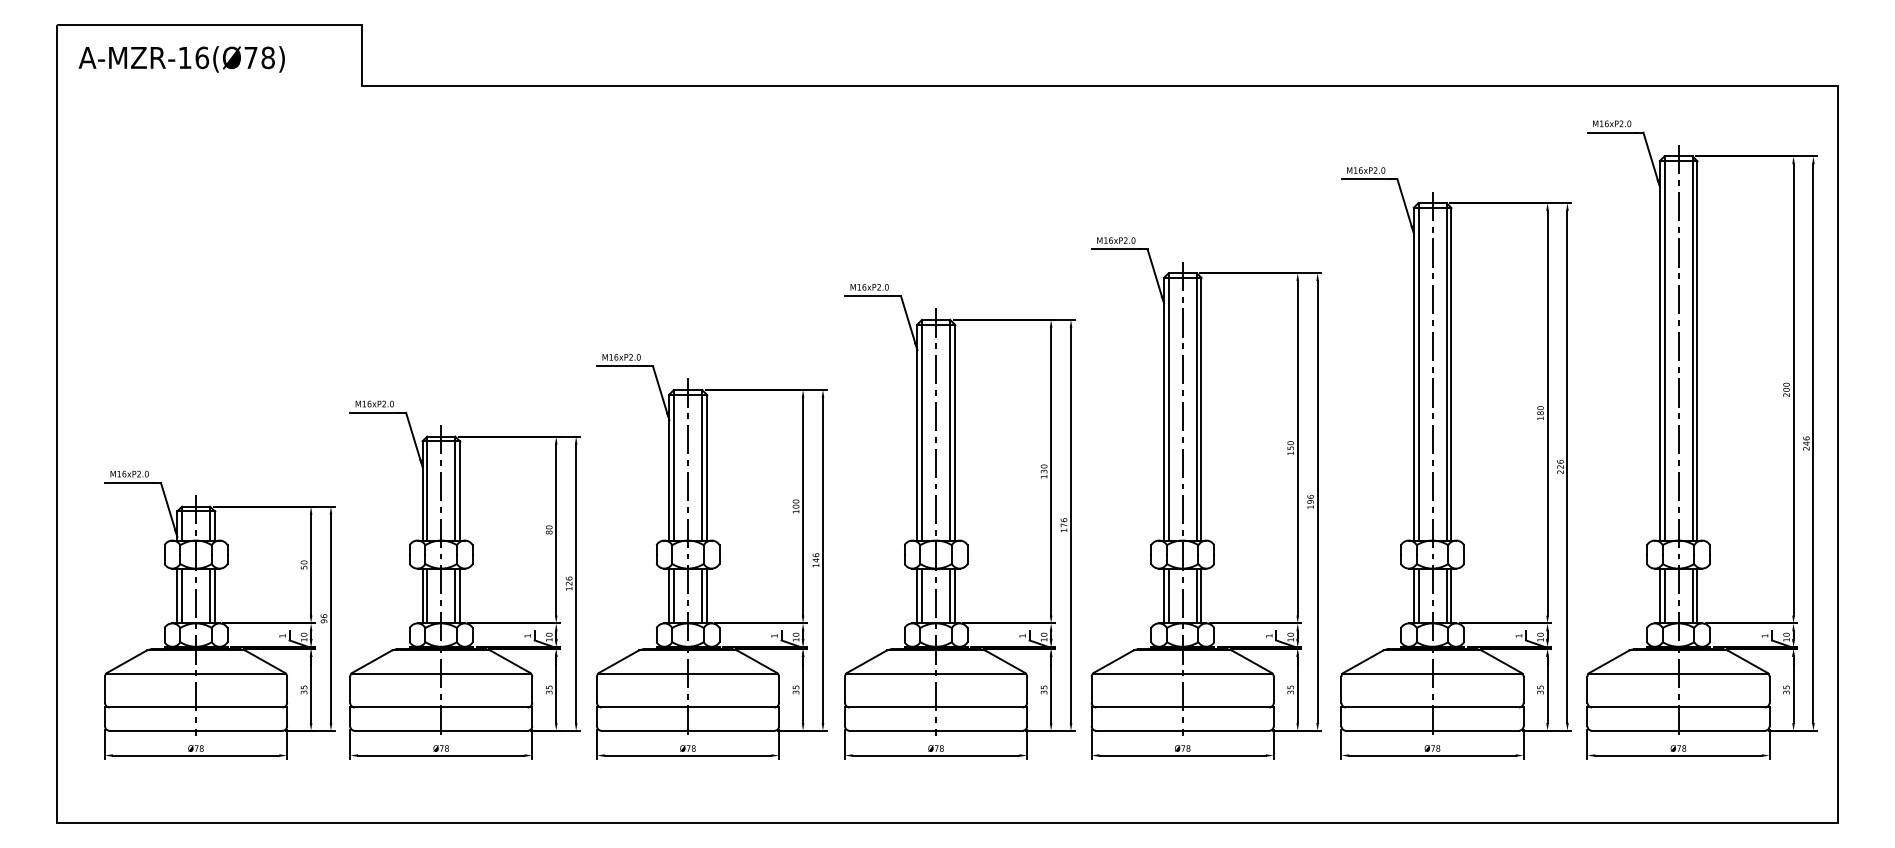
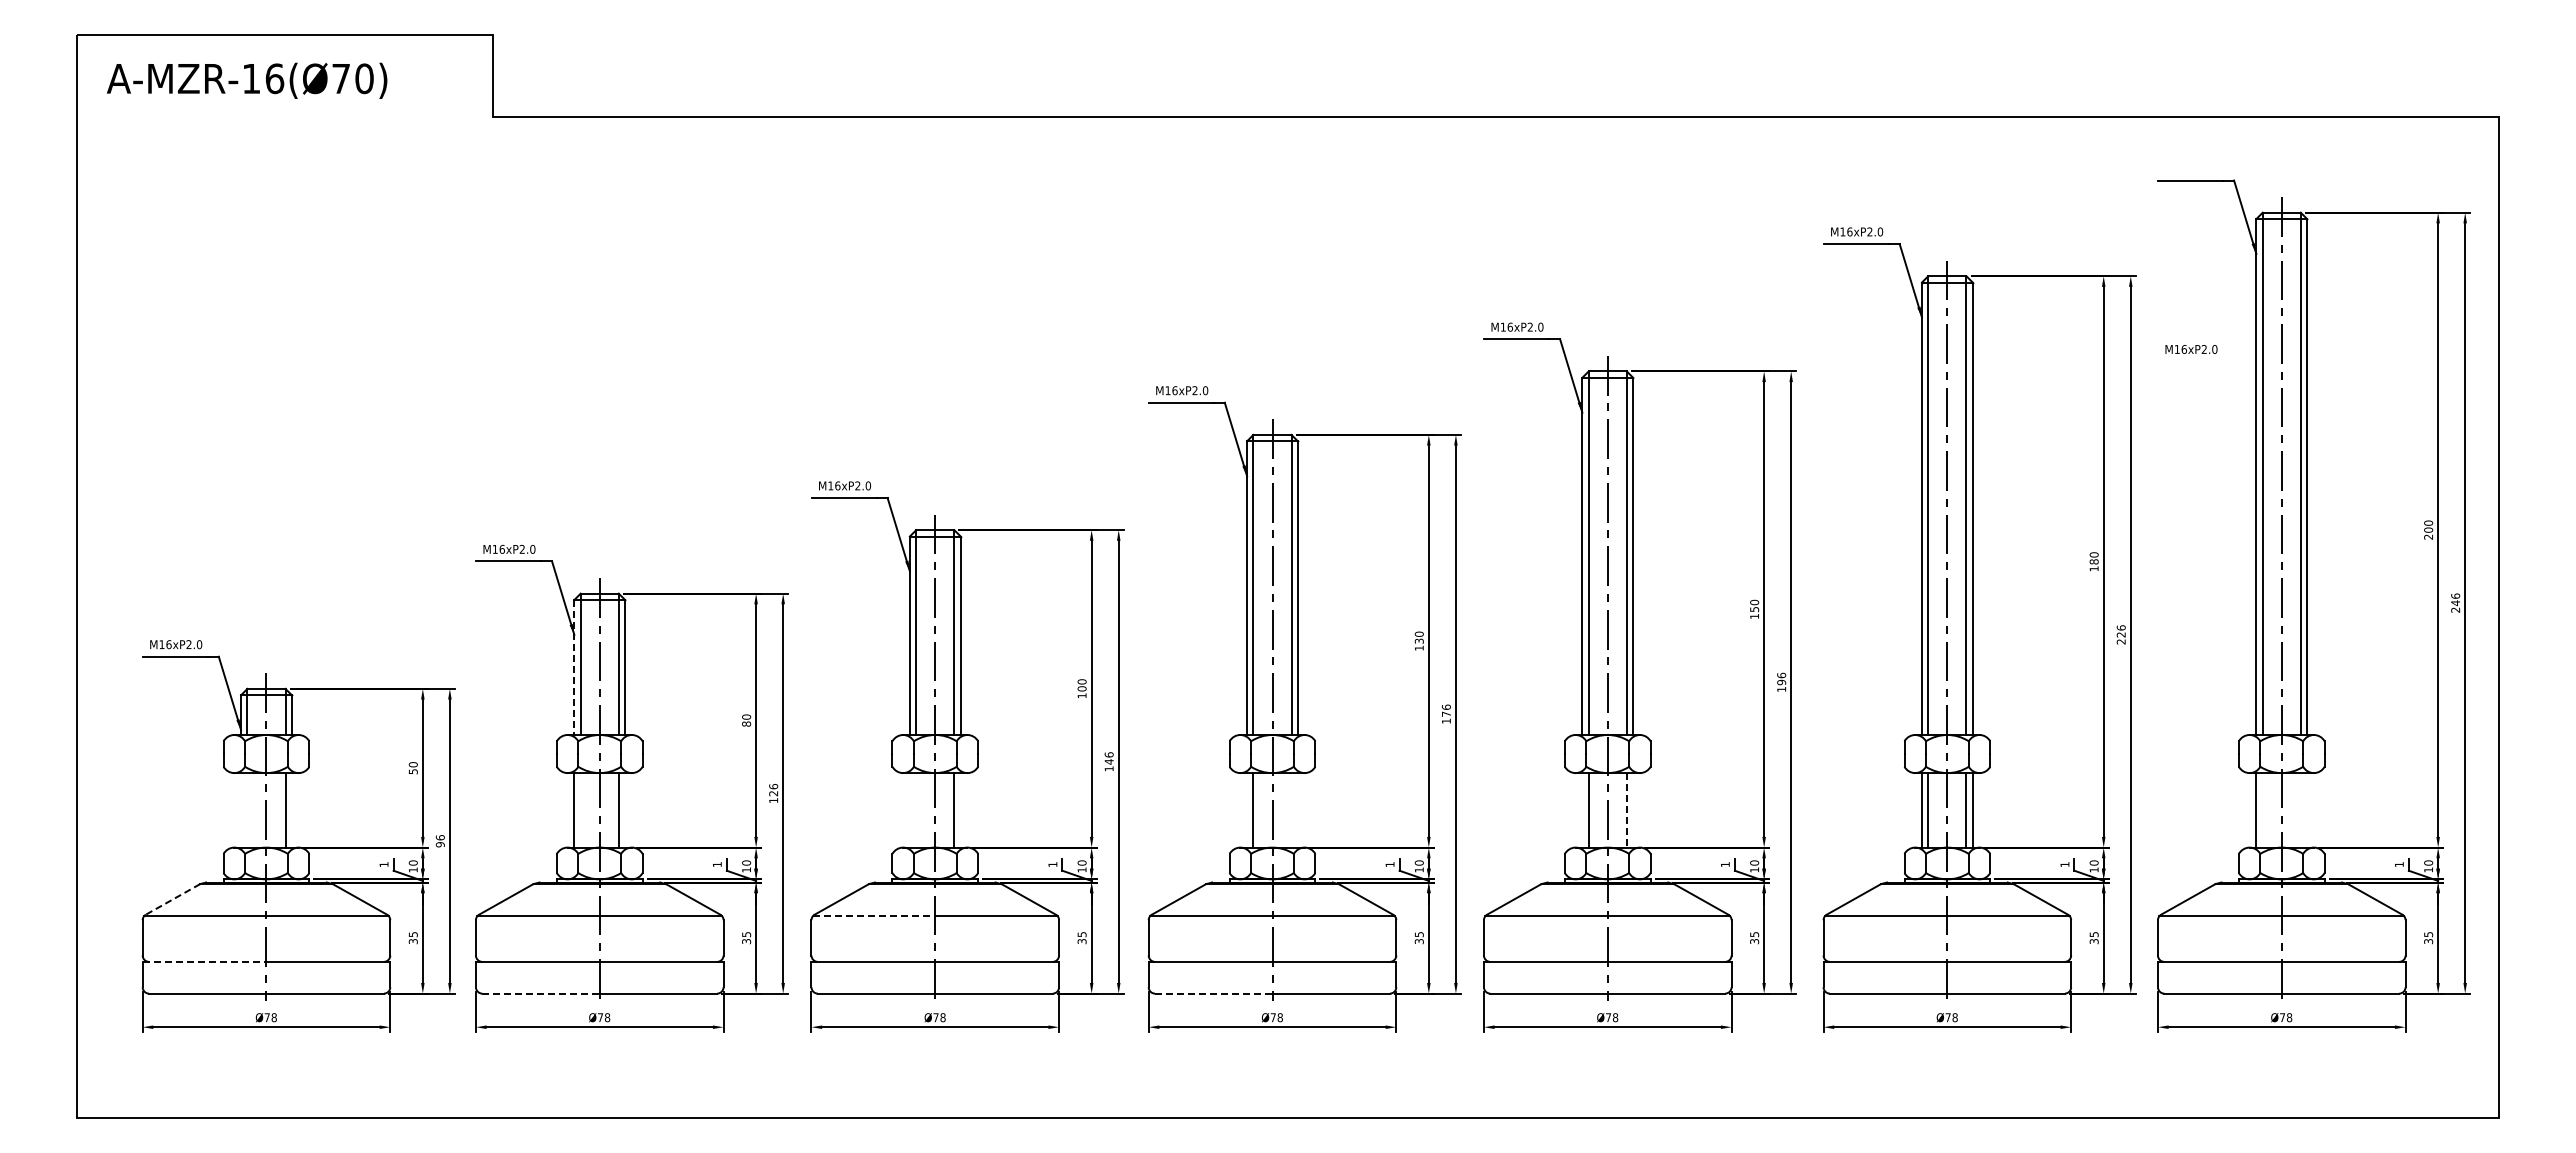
text: (268, 57) -> (364, 78), A-MZR-16(Ø78) -> A-MZR-16(Ø70)
text: (1612, 123) -> (2191, 349), moved
line: (422, 490) -> (574, 667), solid -> dashed
line: (177, 596) -> (241, 810), removed
line: (182, 596) -> (247, 810), removed
line: (214, 596) -> (291, 810), removed
line: (427, 596) -> (580, 810), removed
line: (460, 596) -> (625, 810), removed
line: (669, 596) -> (909, 810), removed
line: (674, 596) -> (916, 810), removed
line: (706, 596) -> (960, 810), removed
line: (917, 596) -> (1247, 810), removed
line: (950, 596) -> (1291, 810), removed
line: (954, 596) -> (1297, 810), removed
line: (1164, 596) -> (1582, 810), removed
line: (1196, 596) -> (1626, 810), solid -> dashed
line: (1201, 596) -> (1633, 810), removed
line: (1664, 596) -> (2262, 810), removed
line: (1692, 596) -> (2300, 810), removed
line: (1697, 596) -> (2307, 810), removed
line: (126, 661) -> (172, 899), solid -> dashed
line: (643, 674) -> (874, 916), solid -> dashed
line: (150, 707) -> (204, 961), solid -> dashed
line: (398, 730) -> (541, 993), solid -> dashed
line: (892, 730) -> (1213, 993), solid -> dashed

